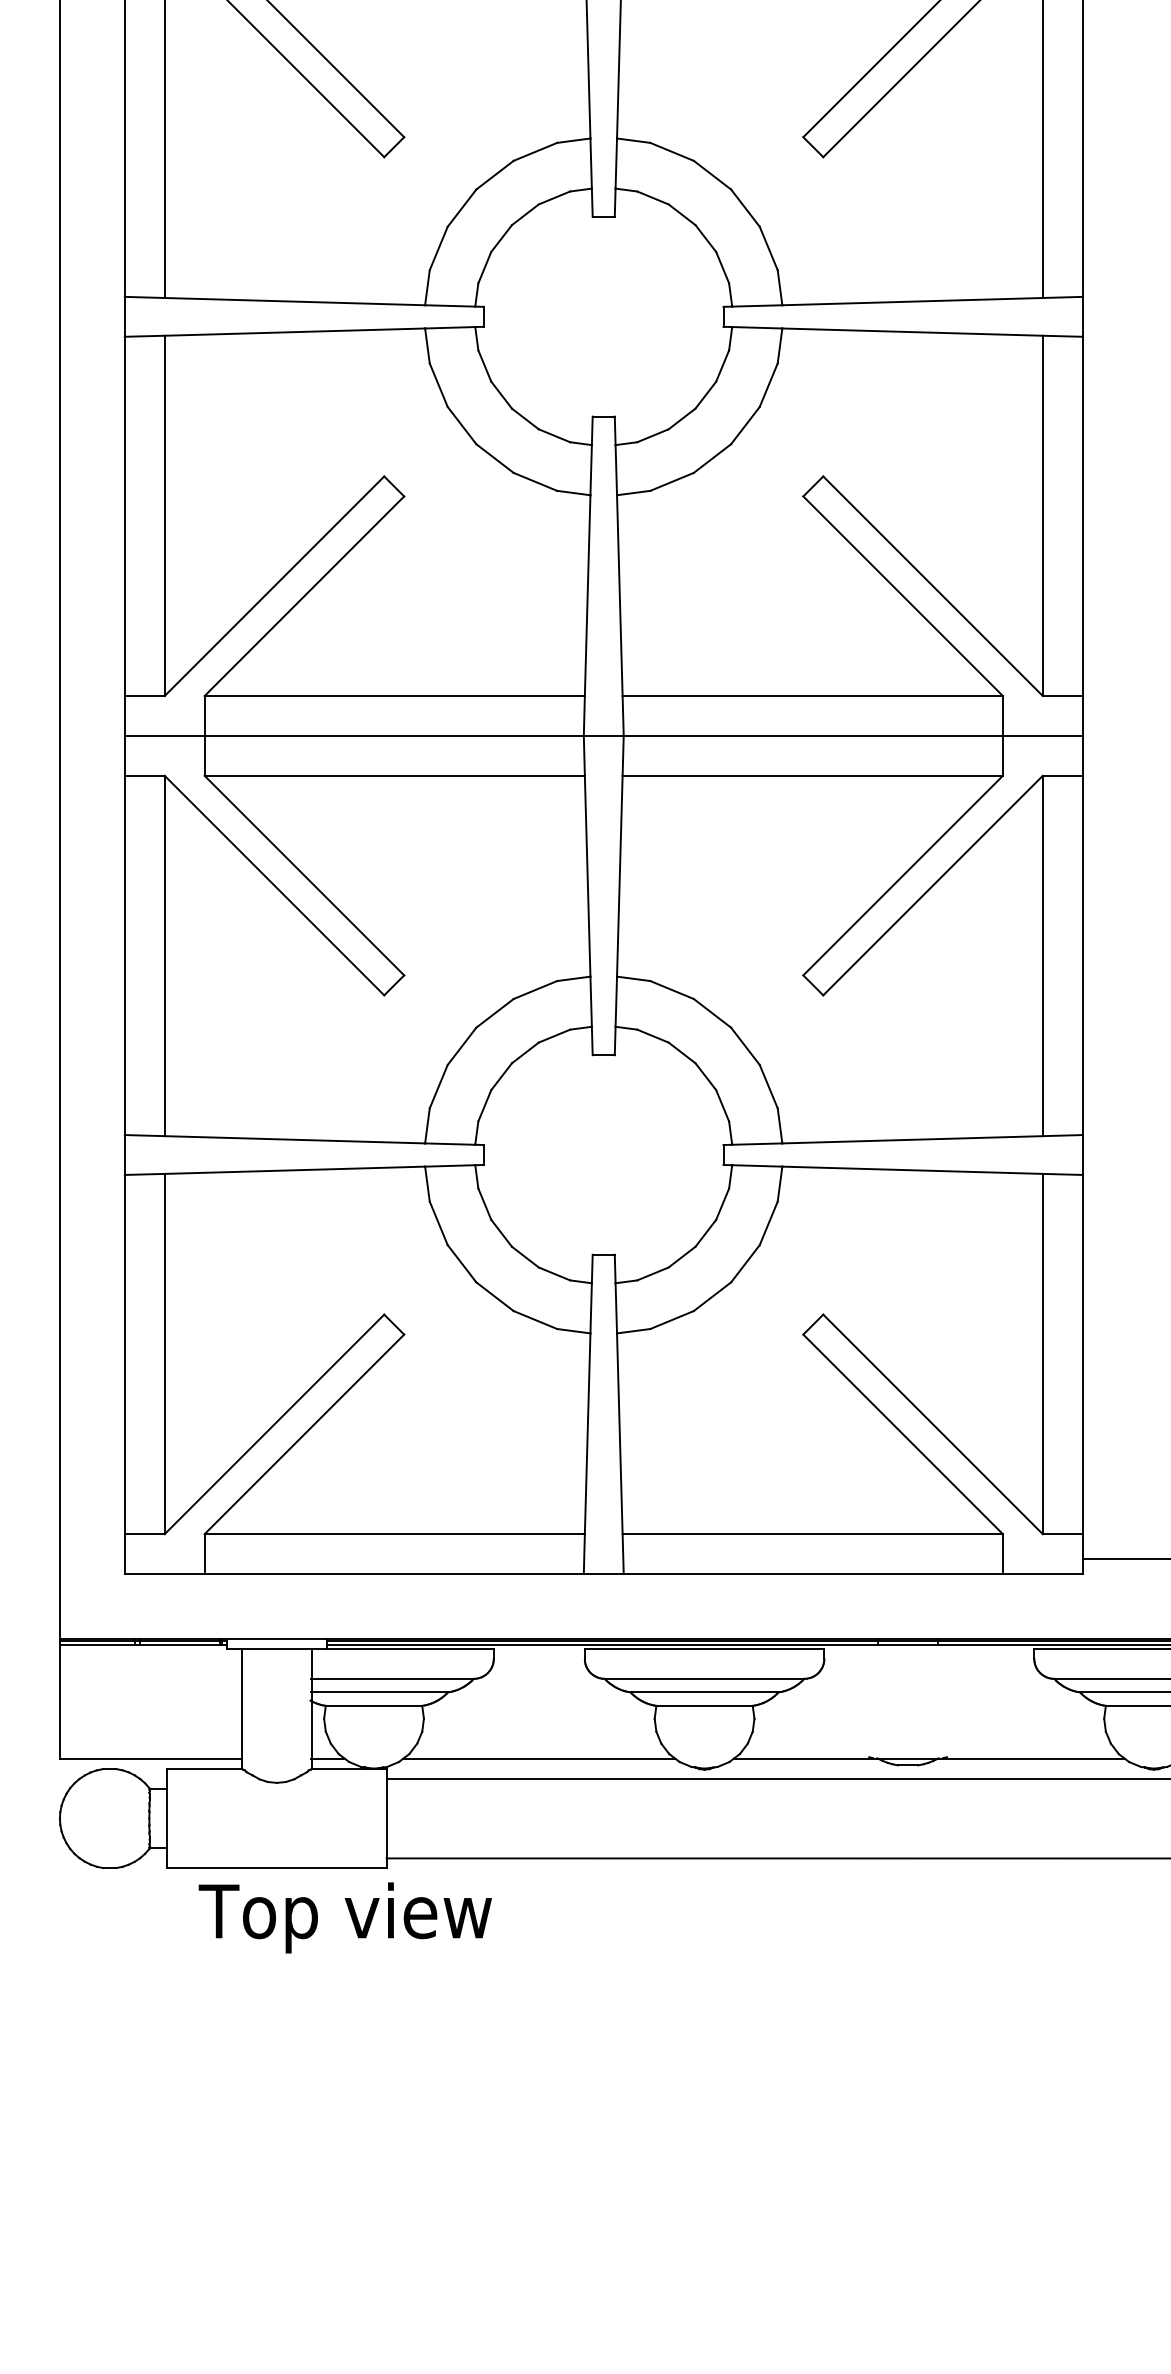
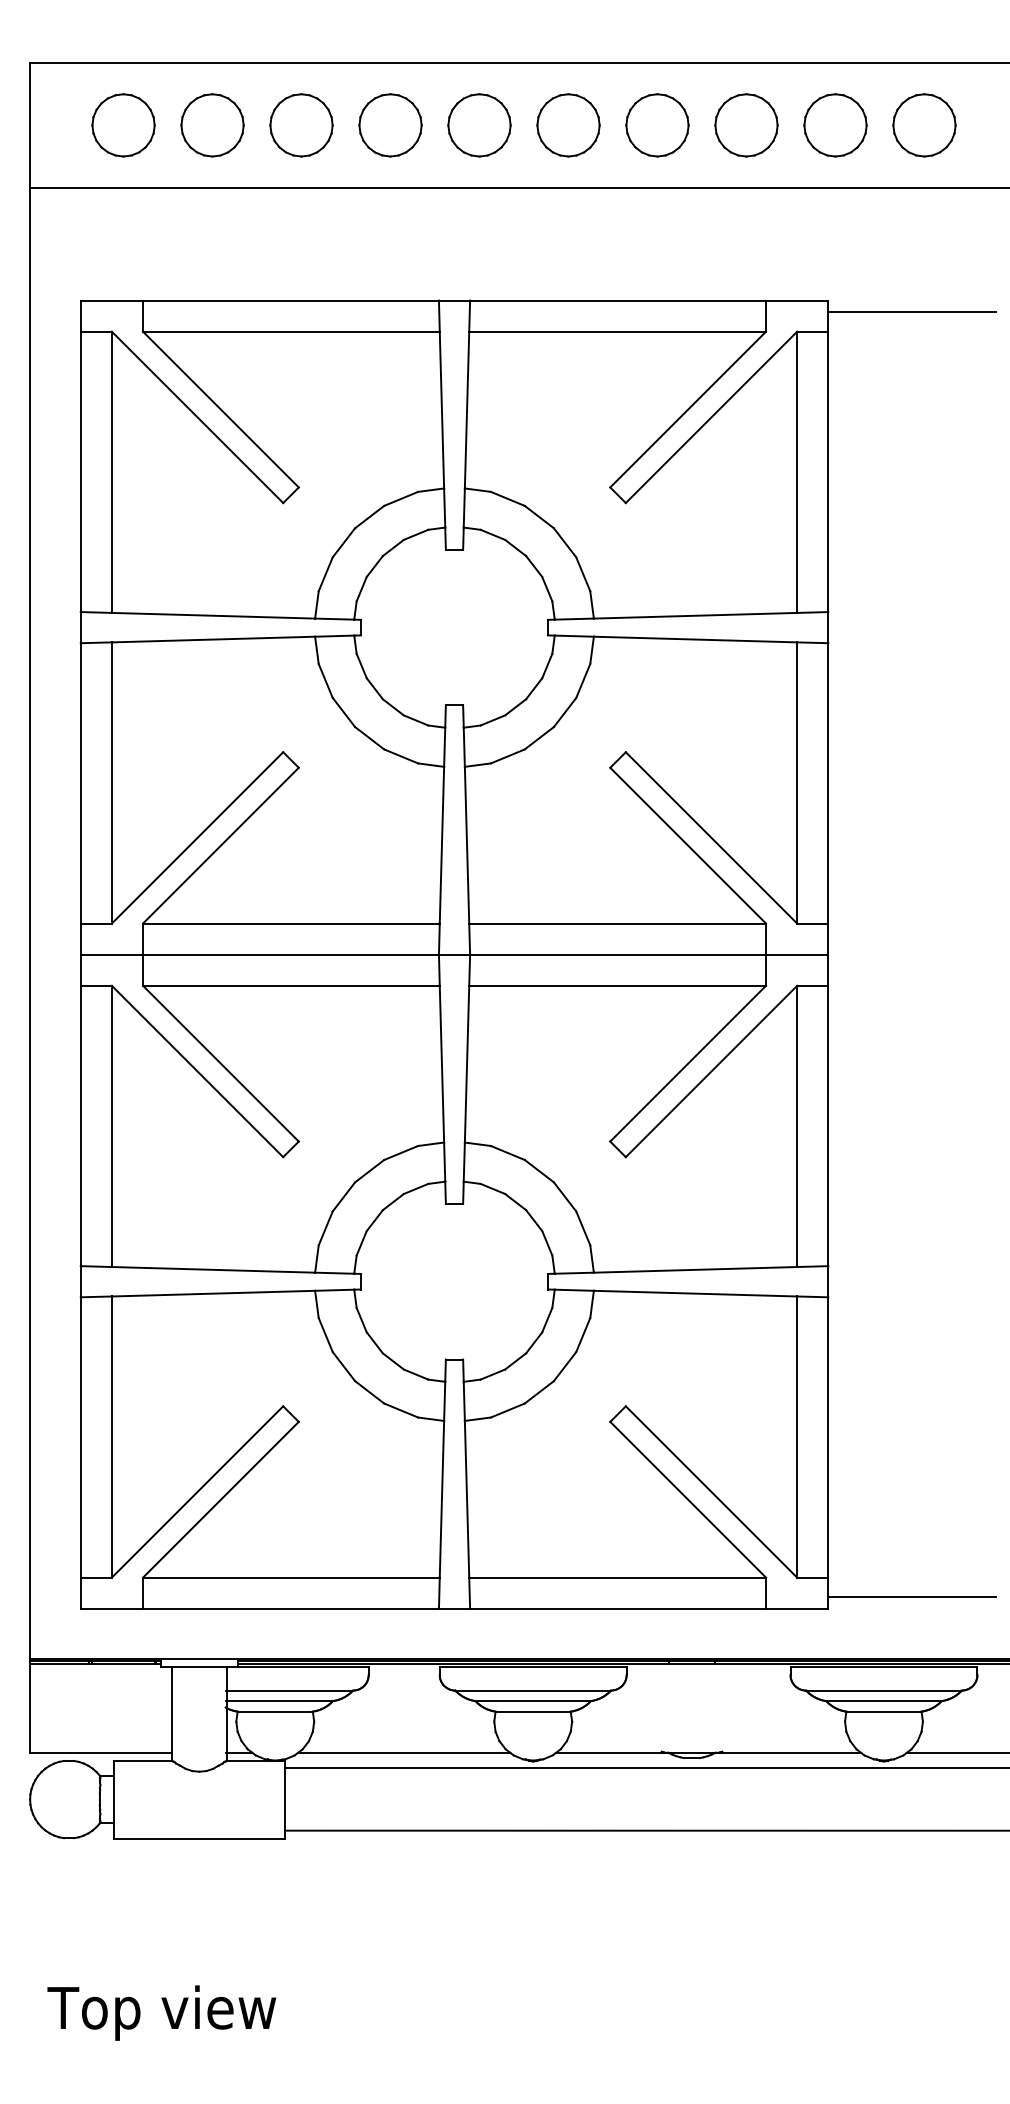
text: (344, 1917) -> (161, 2012), moved

